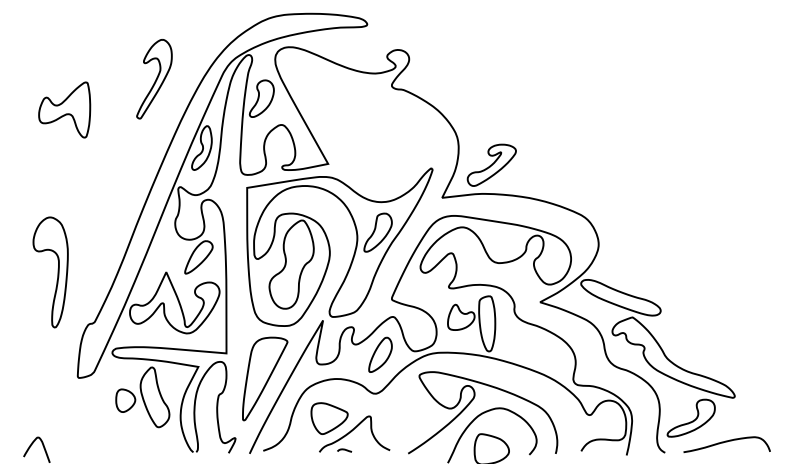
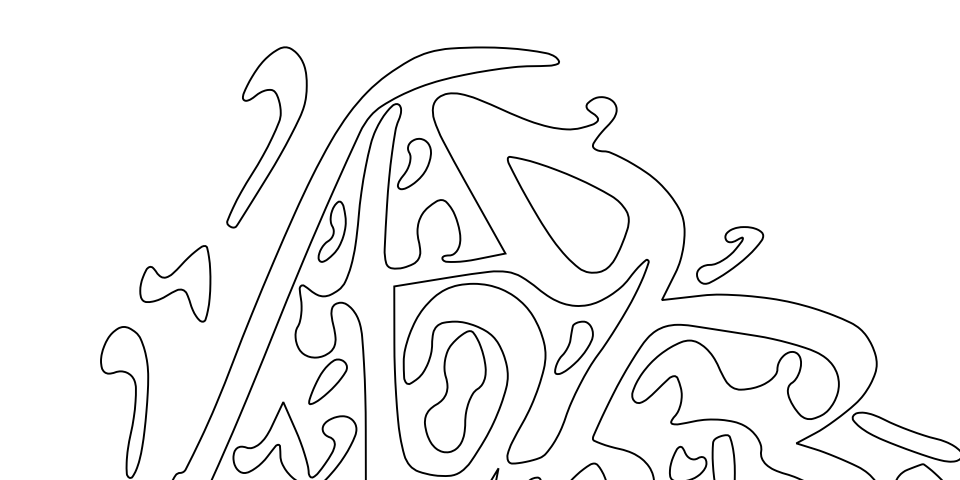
part: (154, 78) -> (267, 136), size x1.67
part: (64, 109) -> (175, 283), moved
part: (373, 135) -> (567, 214), added

